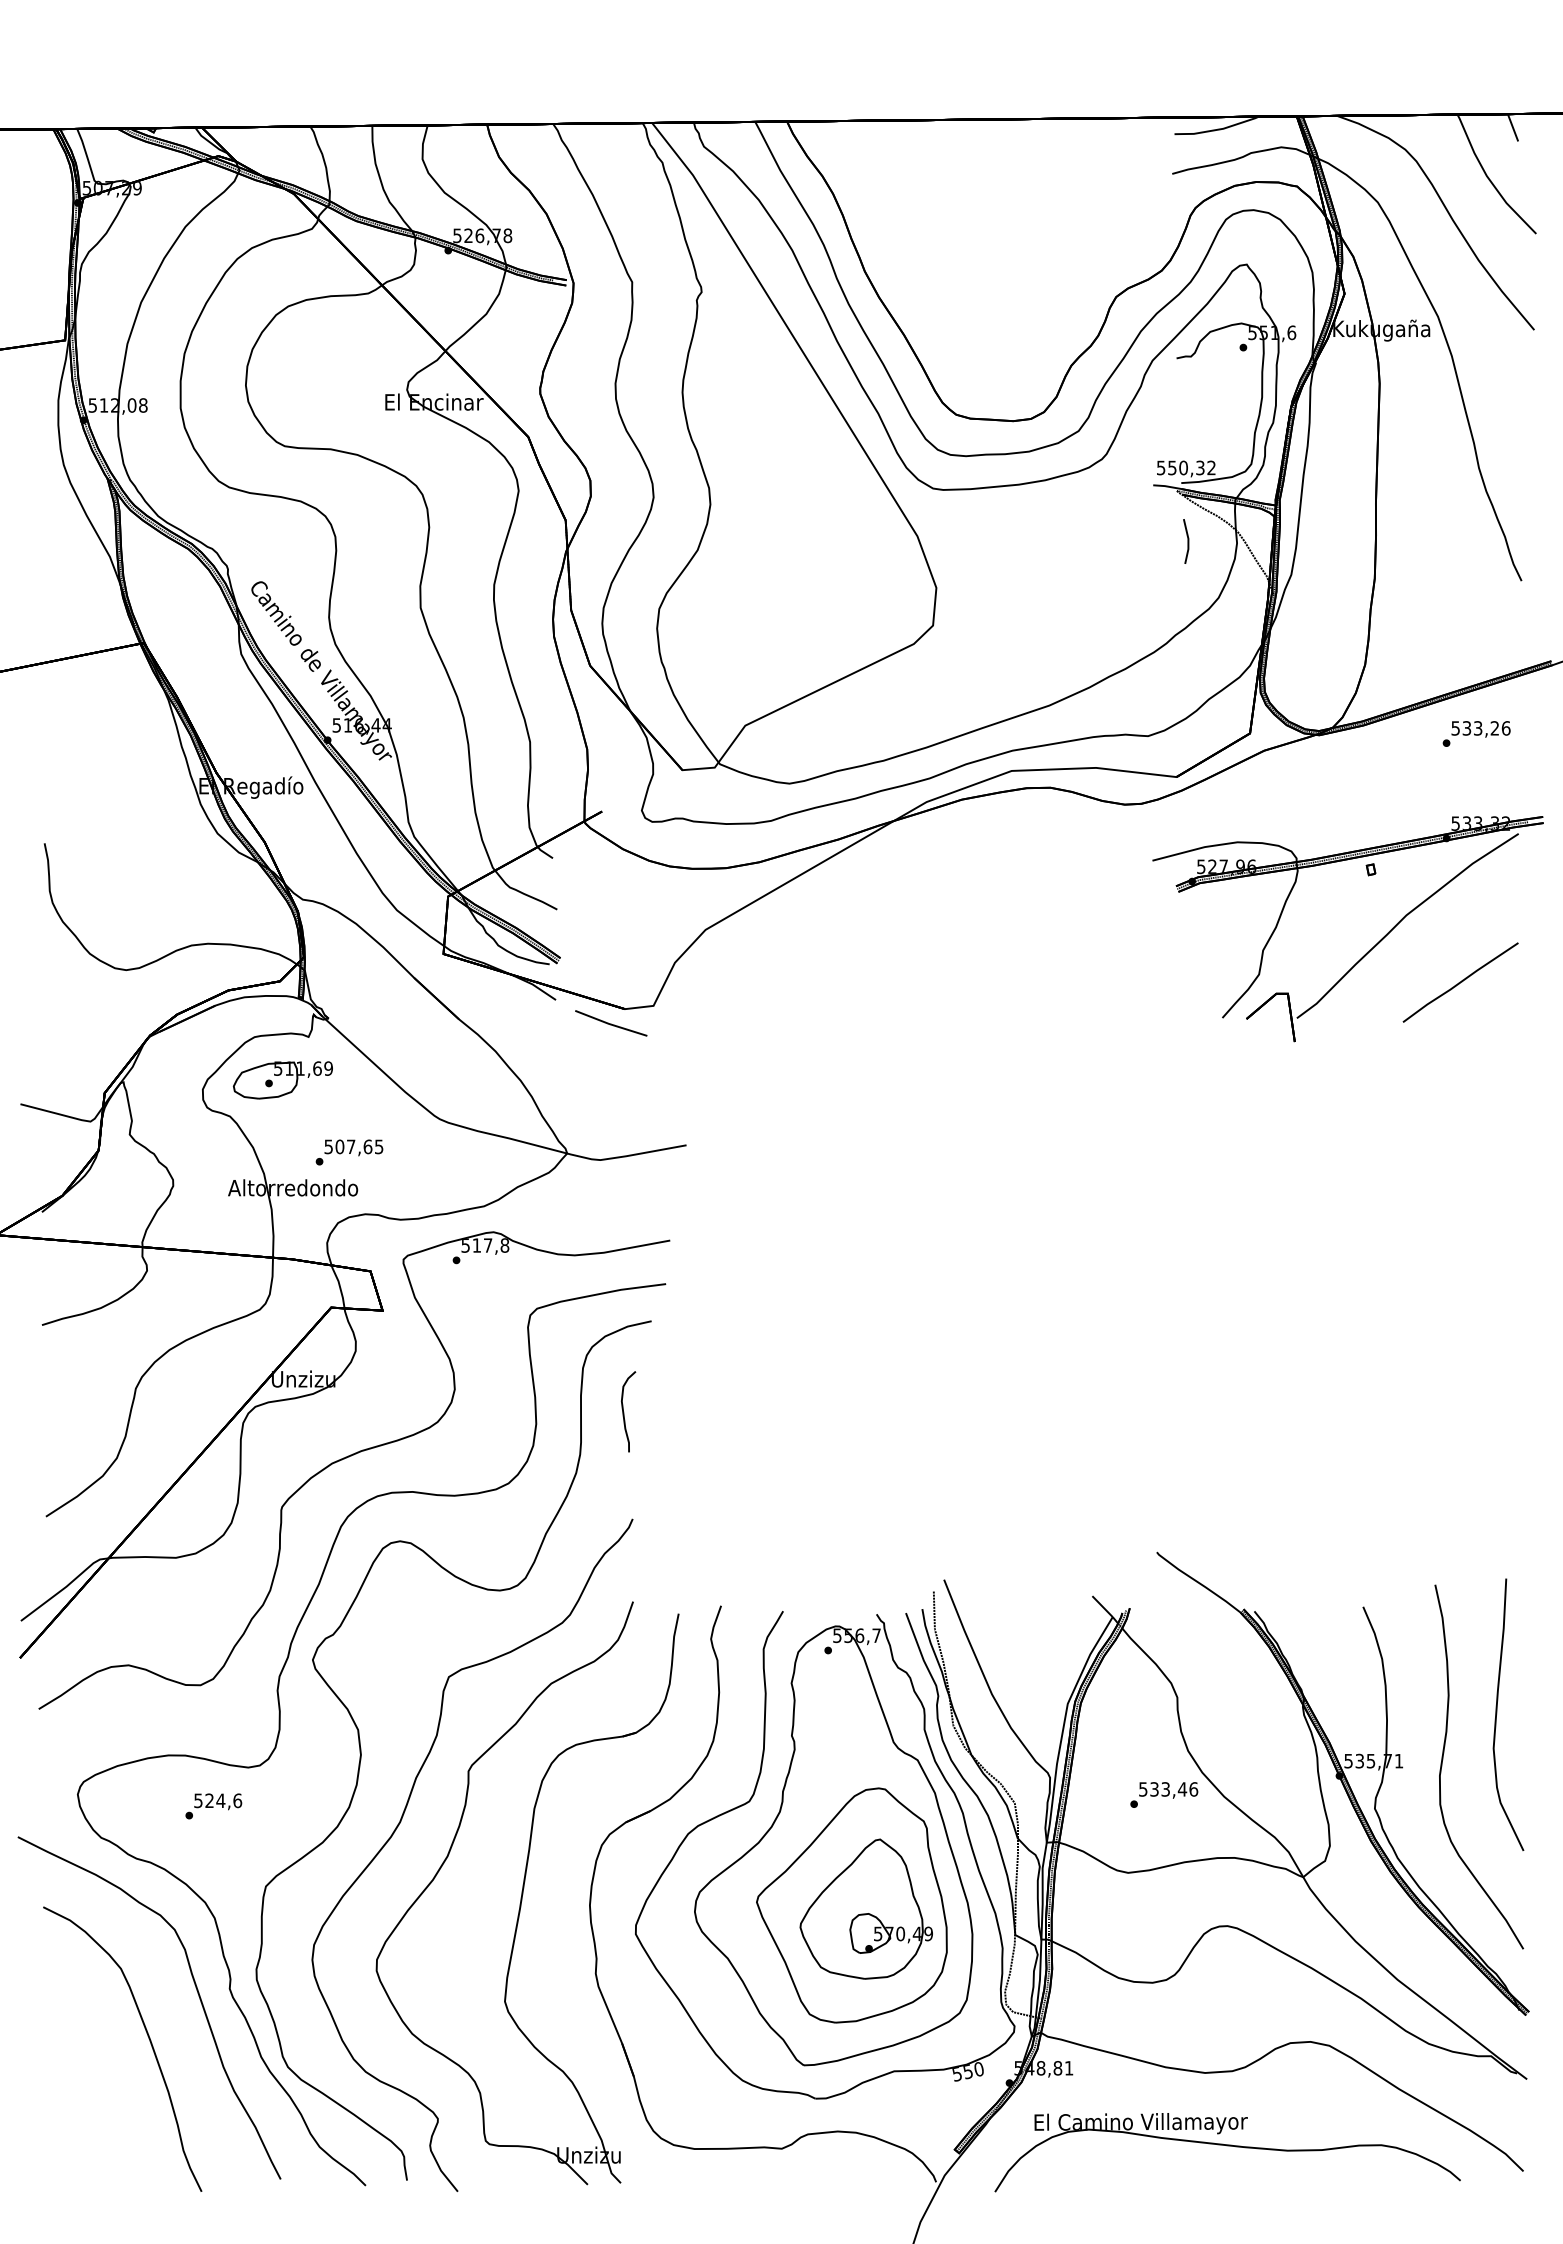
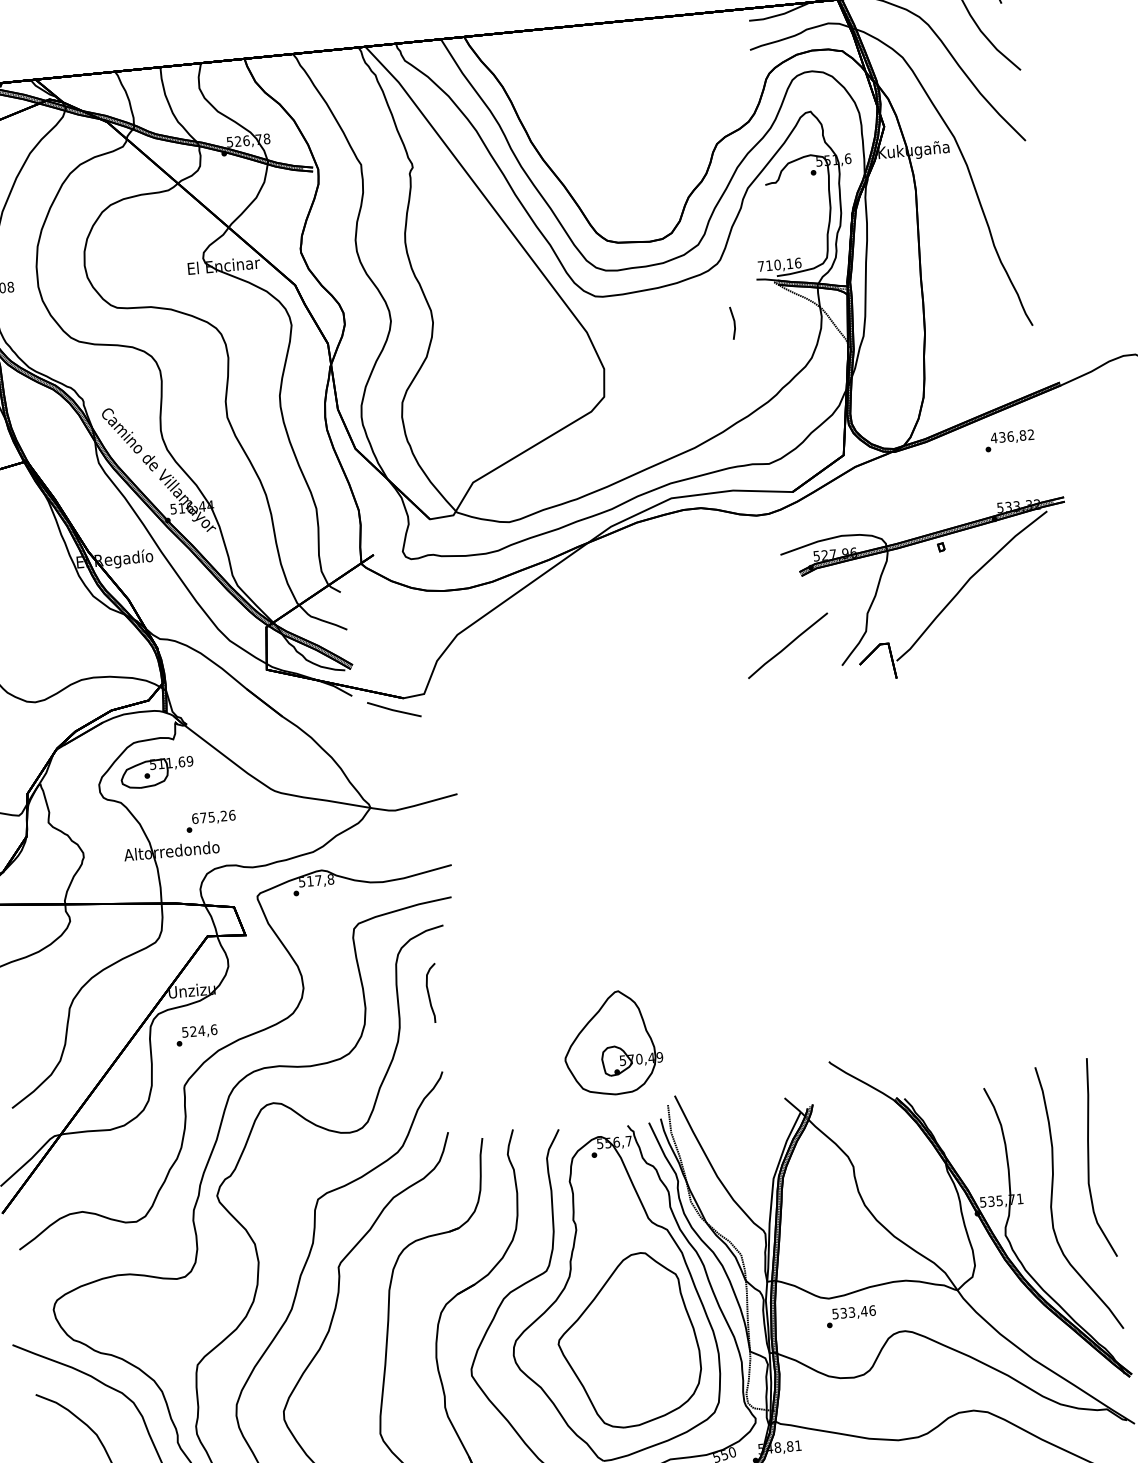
text: (1186, 467) -> (779, 264), 550,32 -> 710,16
line: (1187, 541) -> (733, 323), moved
text: (1480, 728) -> (1012, 436), 533,26 -> 436,82
line: (1460, 982) -> (787, 645), moved
text: (353, 1146) -> (213, 816), 507,65 -> 675,26
text: (1164, 1794) -> (851, 1316), moved
text: (213, 1806) -> (196, 1035), moved
part: (865, 1908) -> (611, 1042), moved

